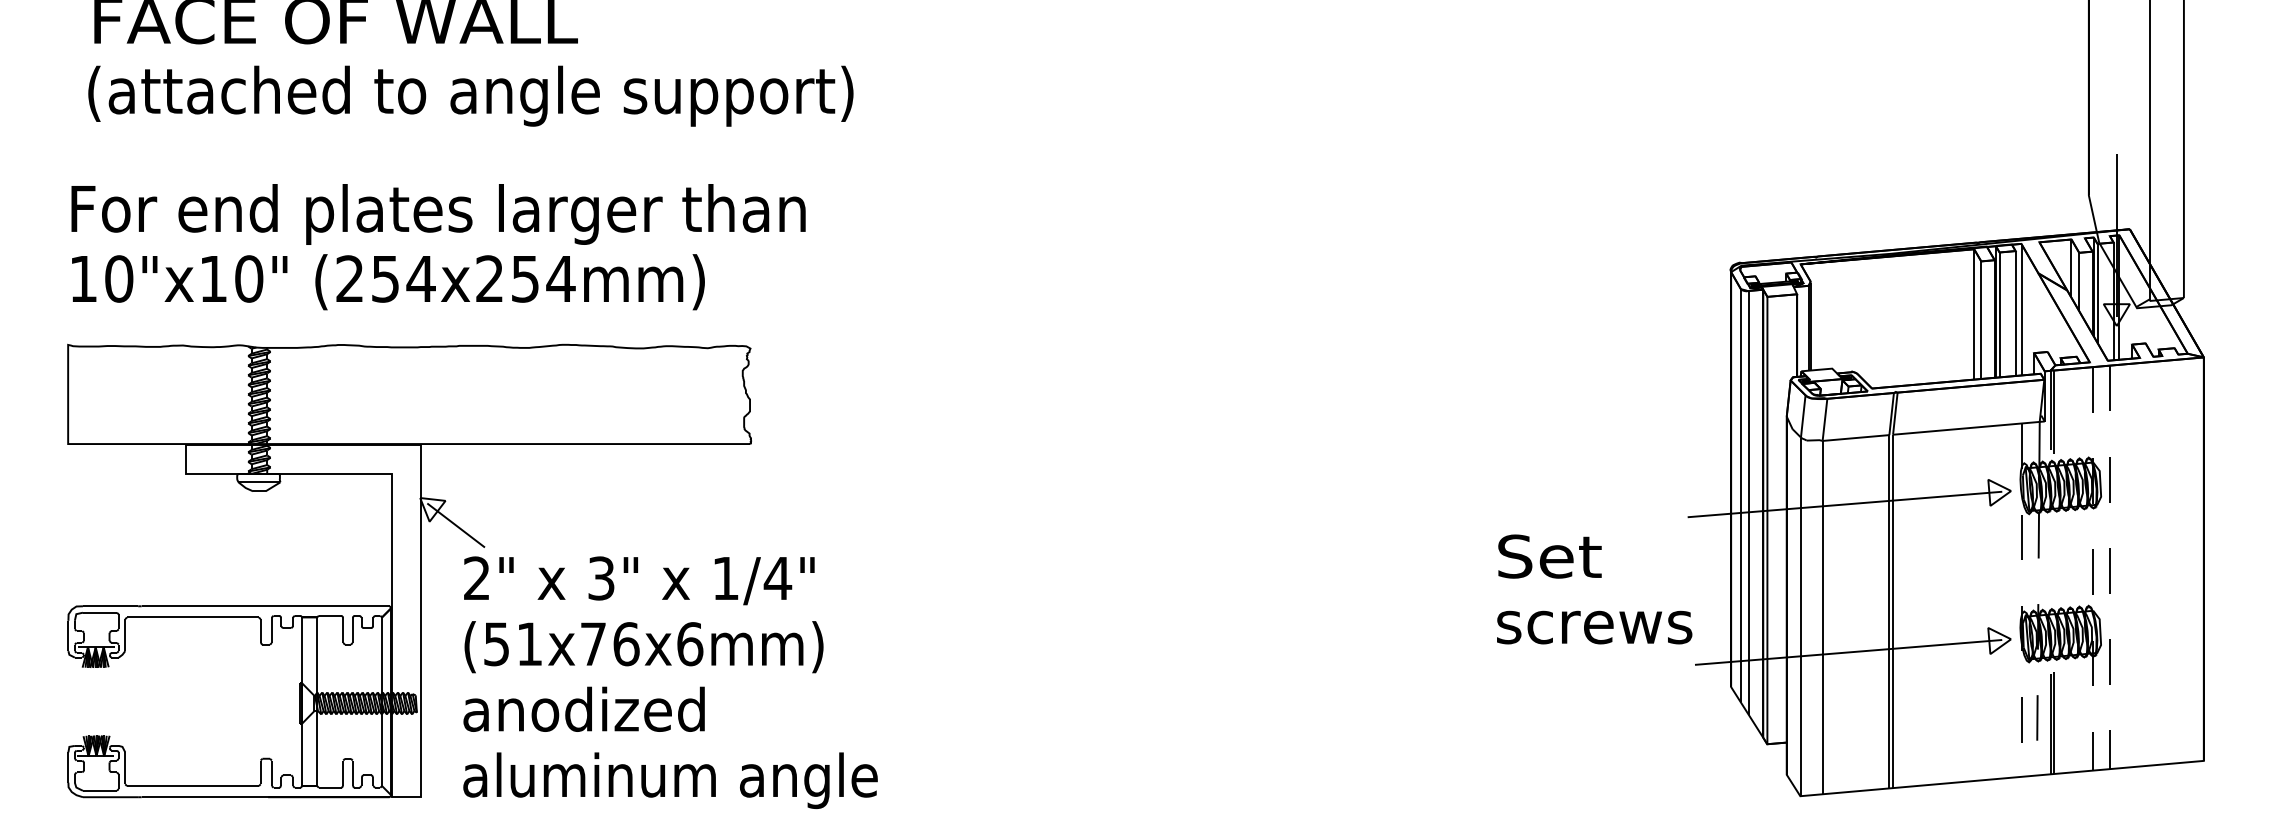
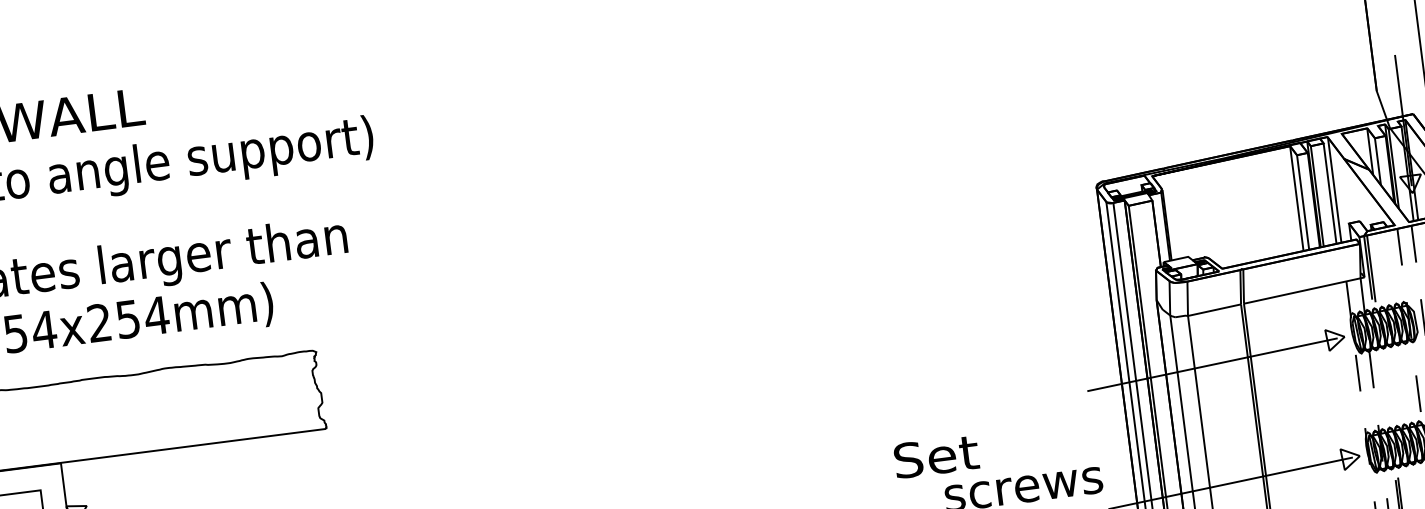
text: (1549, 556) -> (936, 456), moved

